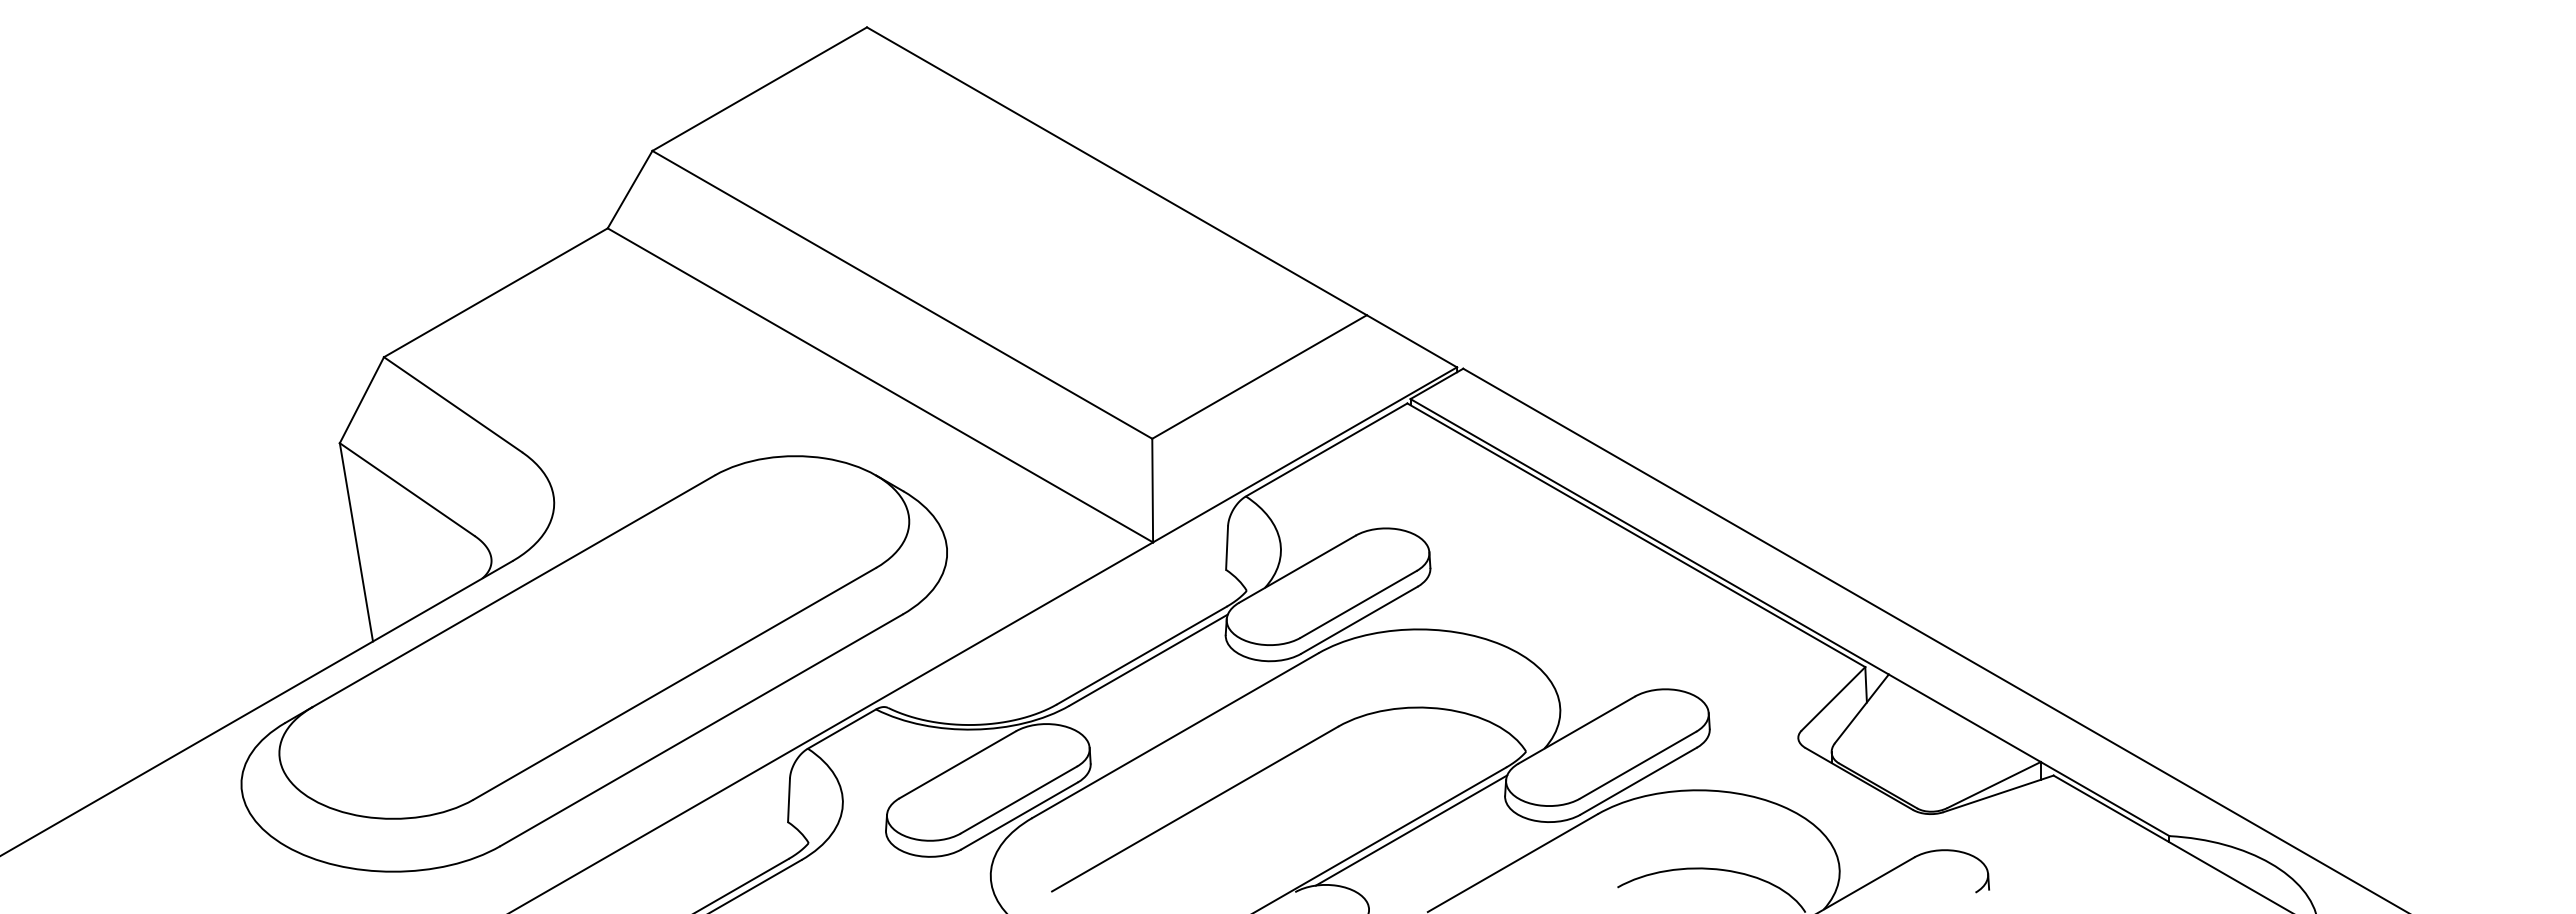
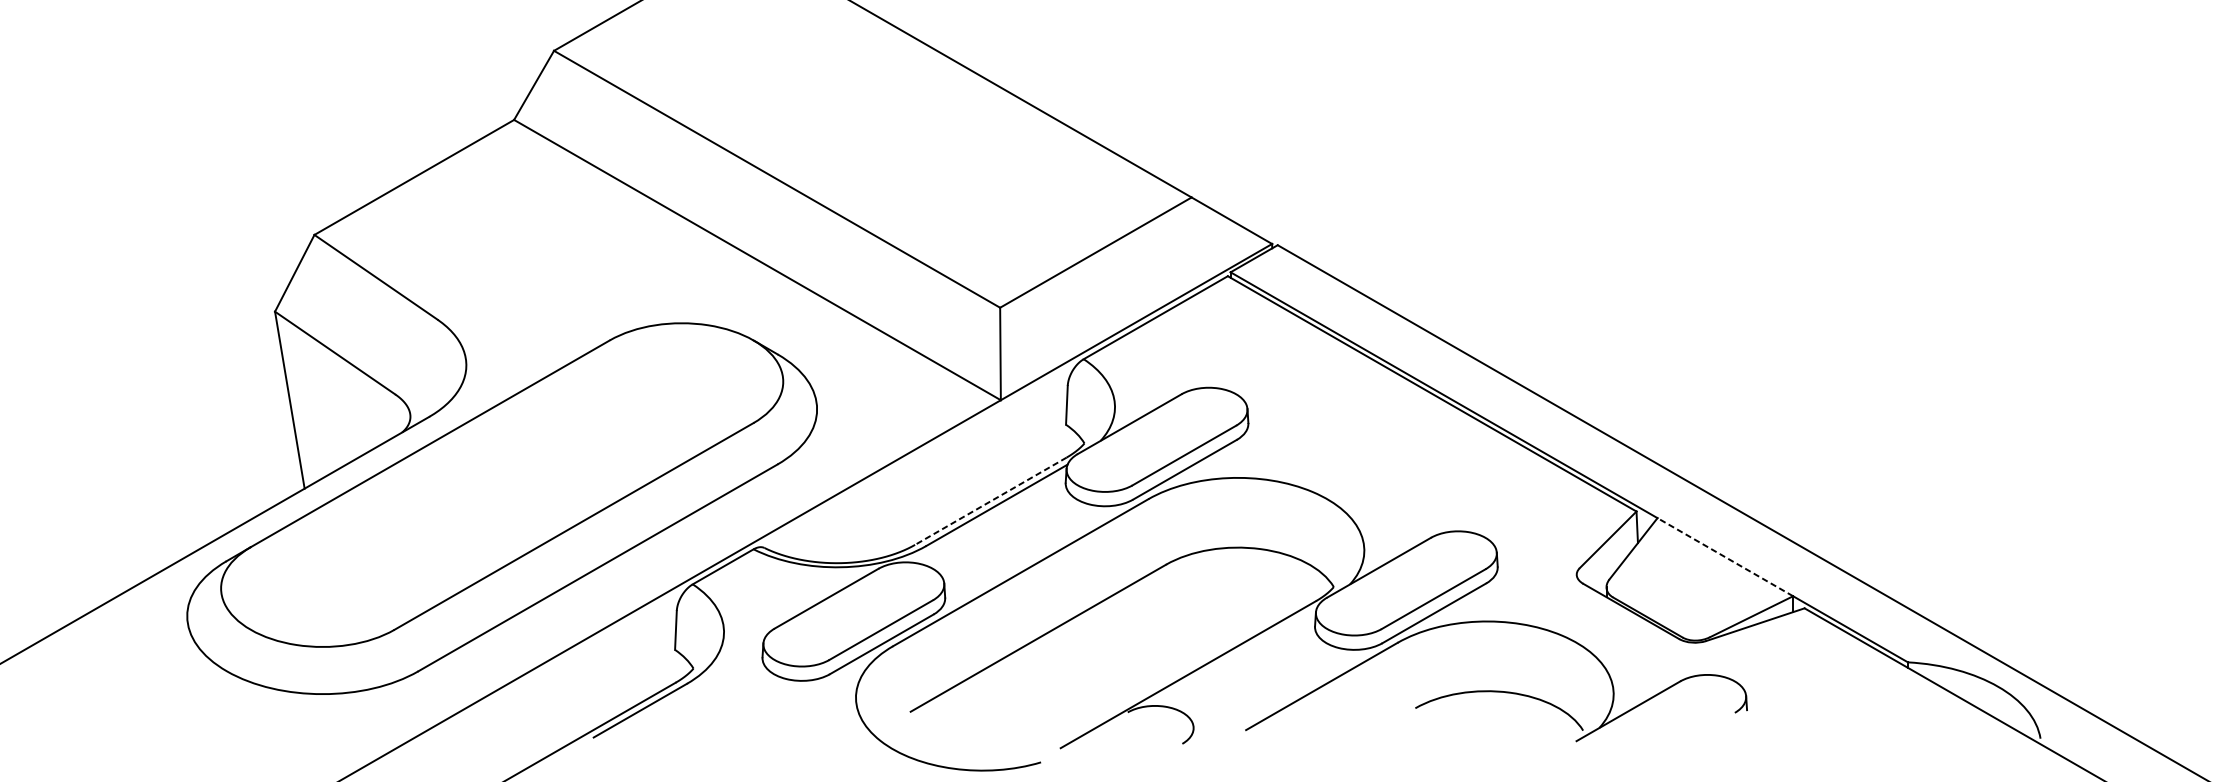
line: (1141, 655) -> (990, 501), solid -> dashed
line: (1964, 718) -> (1725, 557), solid -> dashed
line: (1411, 830) -> (1231, 657), removed

